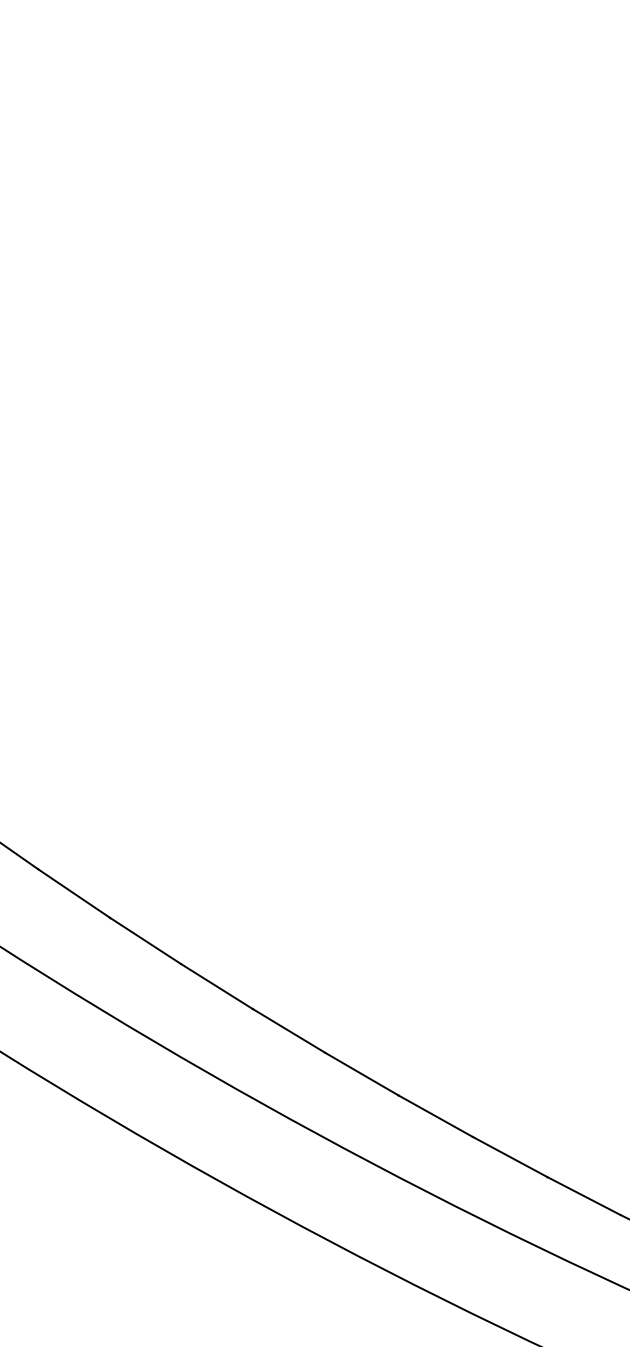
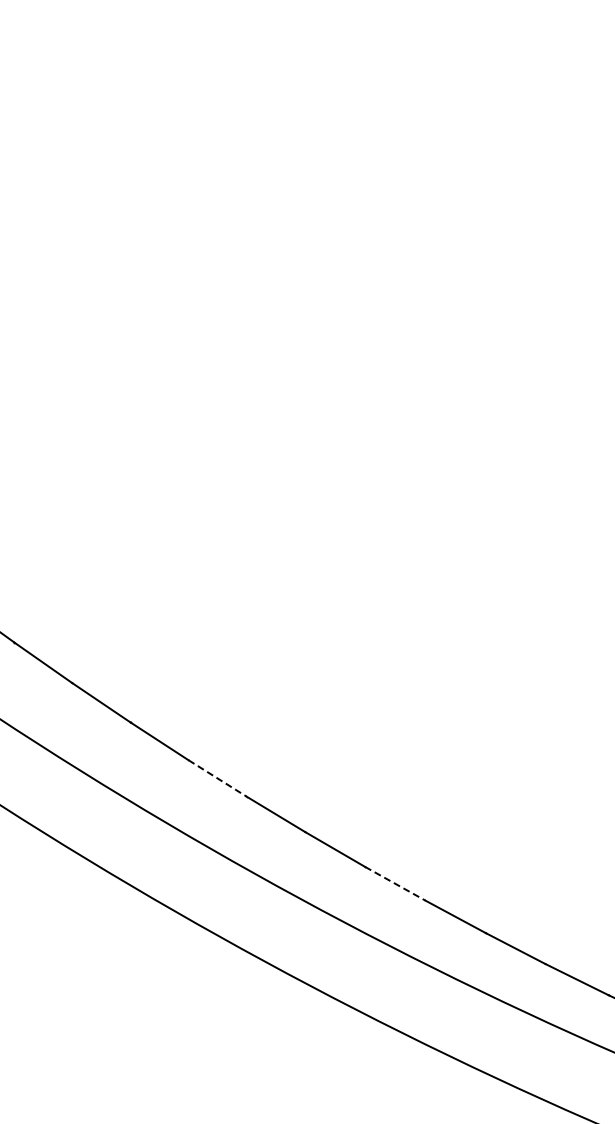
line: (216, 986) -> (217, 778), solid -> dashed
line: (435, 1115) -> (395, 883), solid -> dashed

